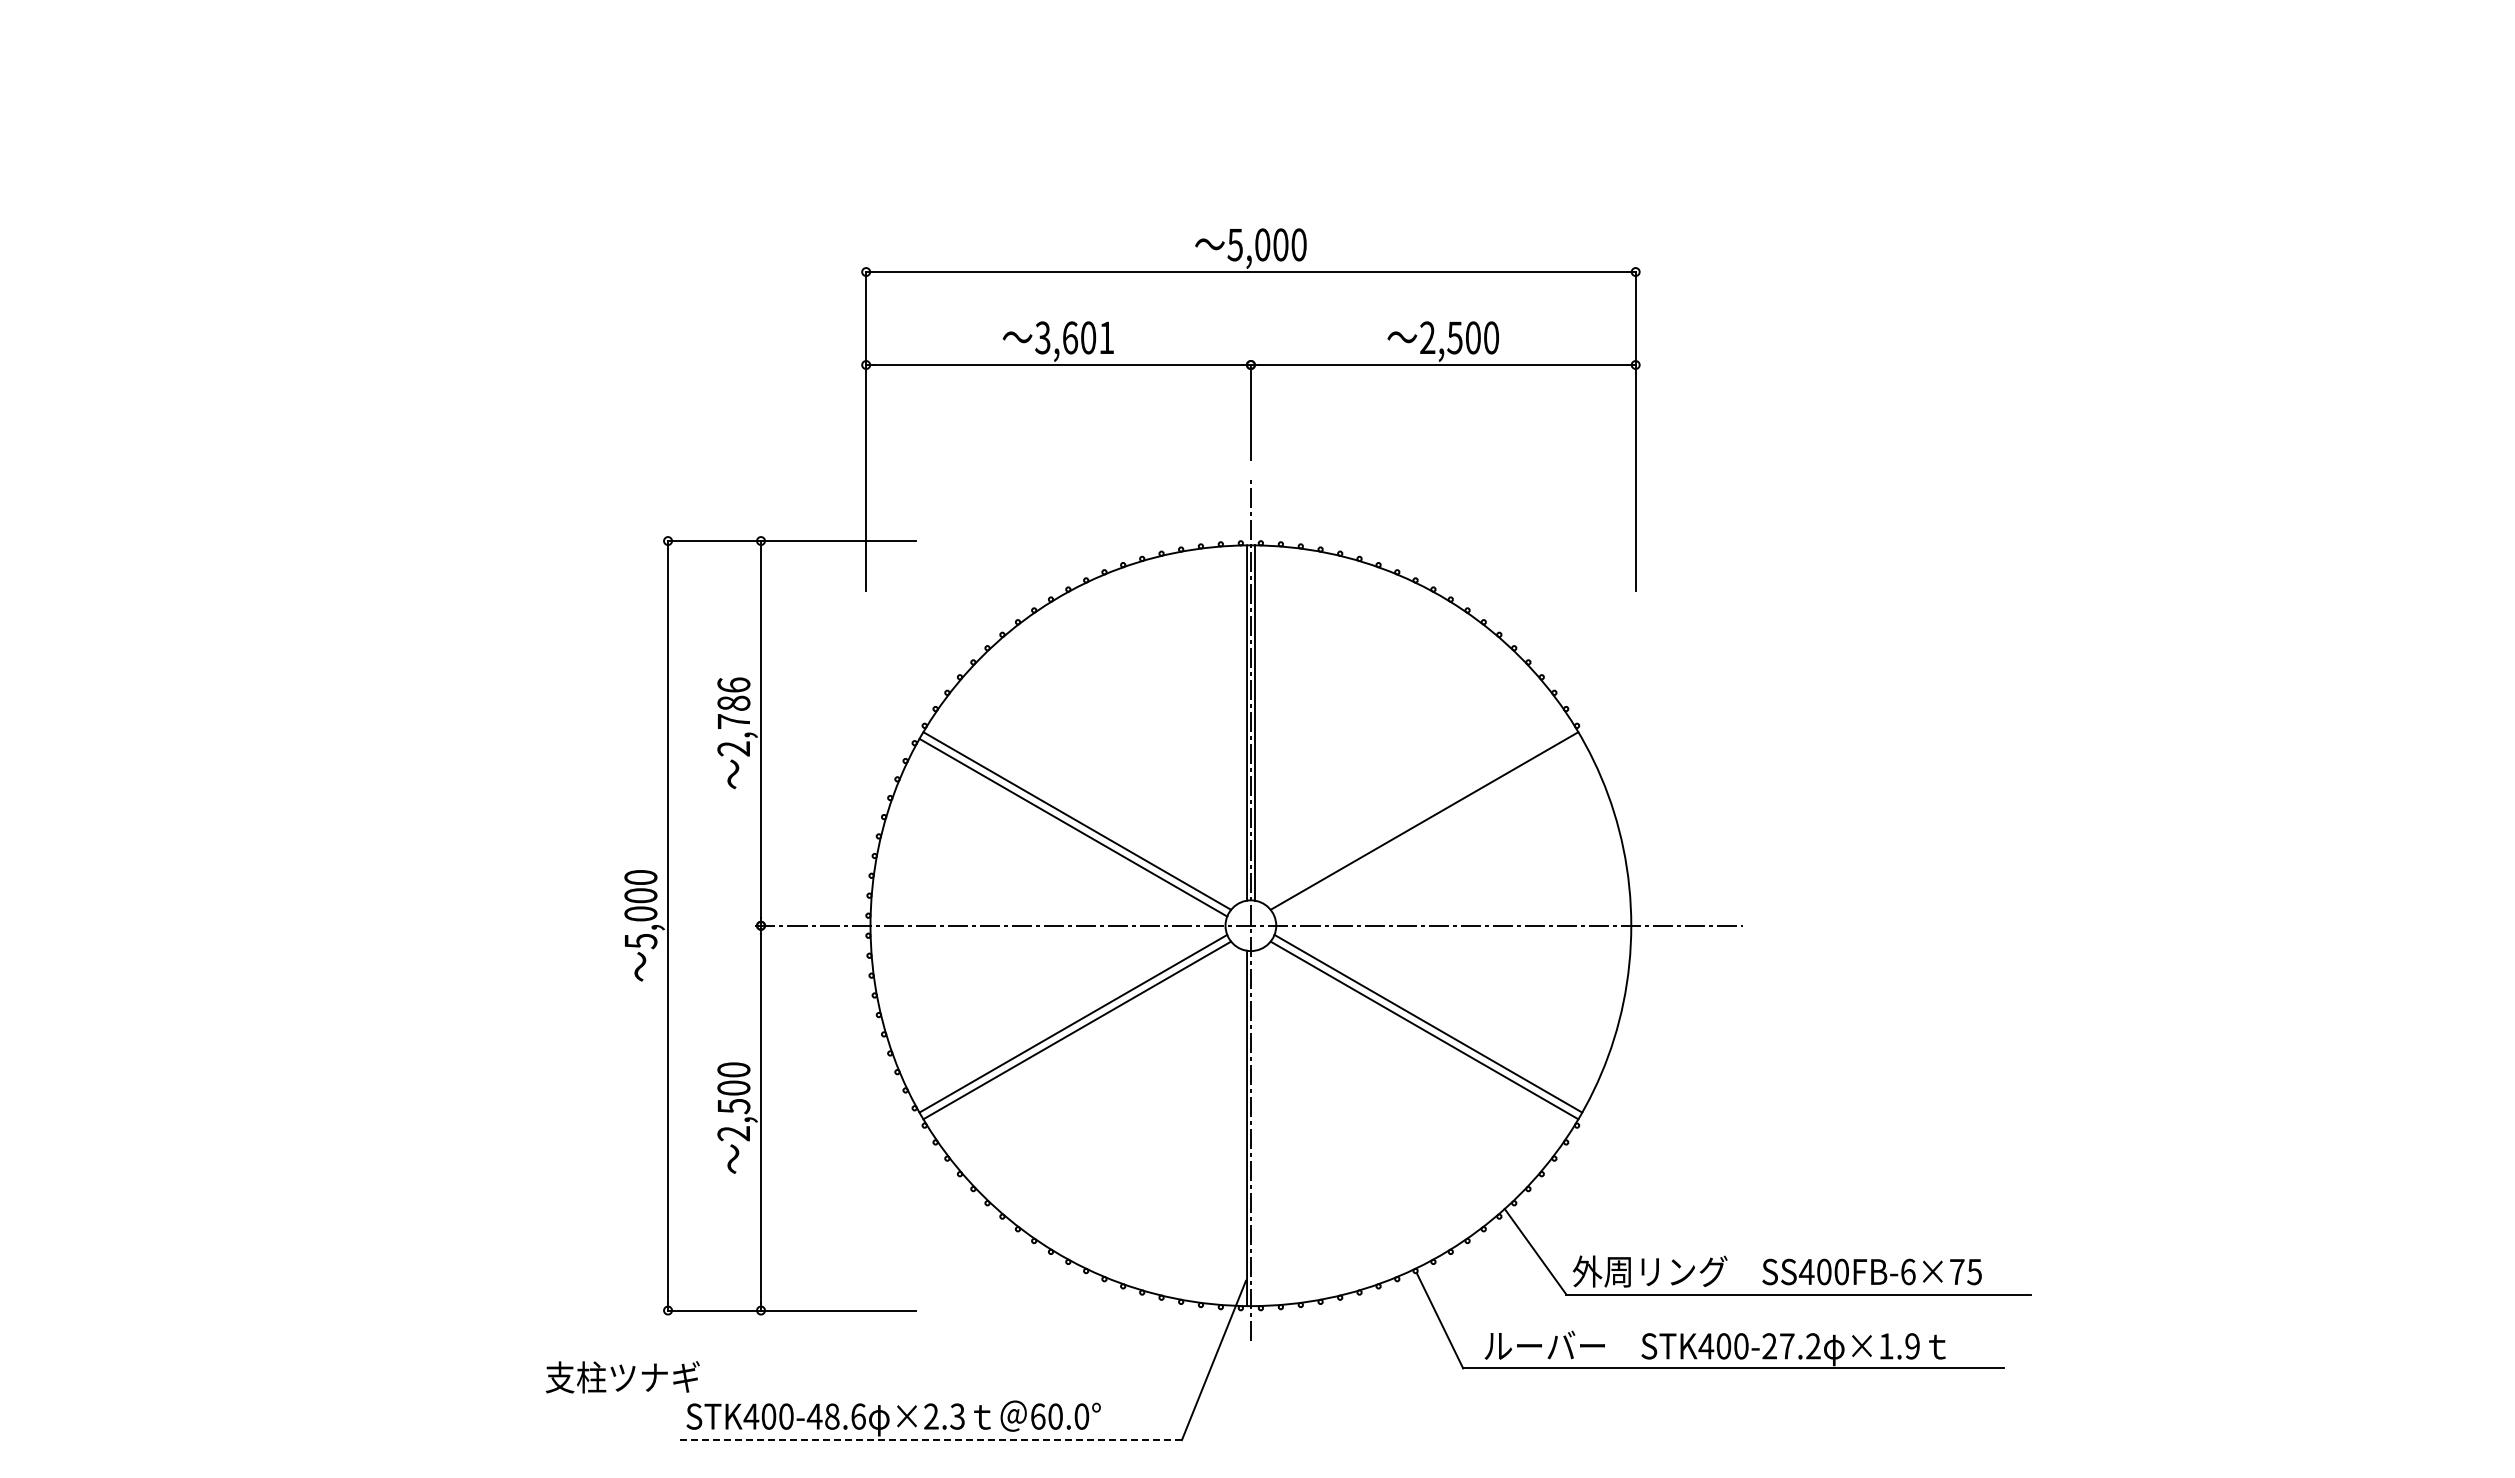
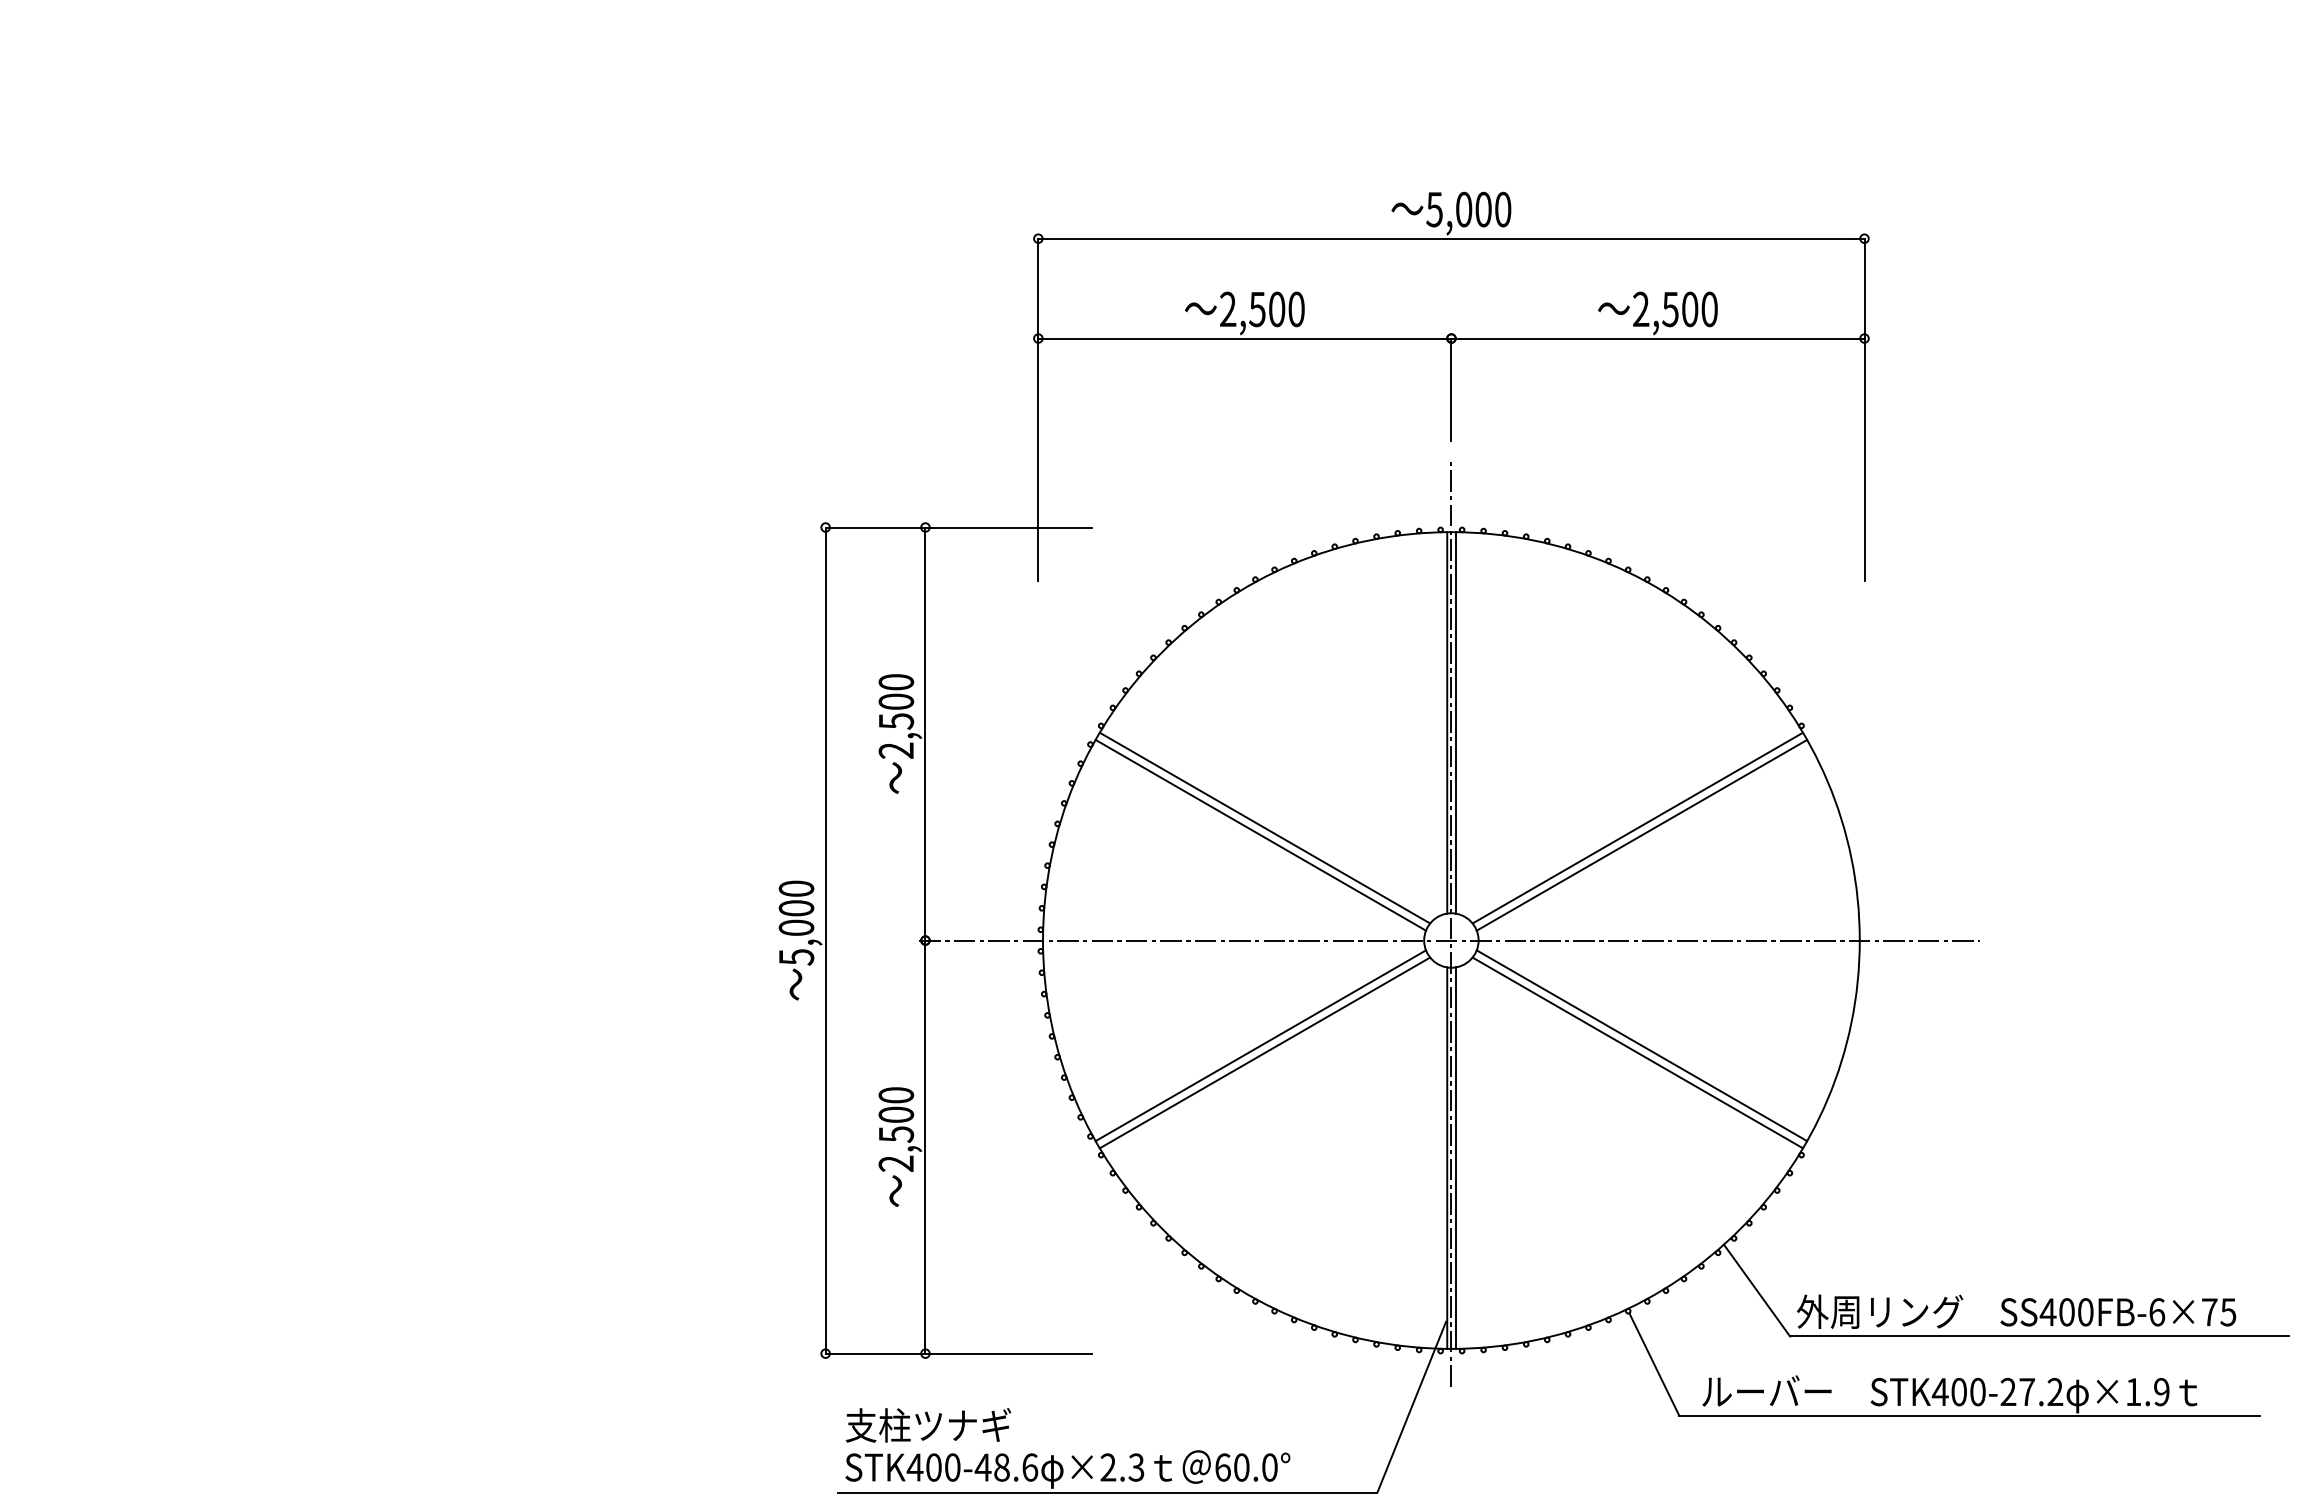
text: (1074, 337) -> (1262, 308), 3,601 -> 2,500
text: (733, 703) -> (895, 701), 2,786 -> 2,500
line: (1428, 827) -> (1642, 835), added
line: (1254, 1128) -> (1455, 1158), added
text: (622, 1377) -> (928, 1425), moved
line: (930, 1440) -> (1107, 1493), dashed -> solid

